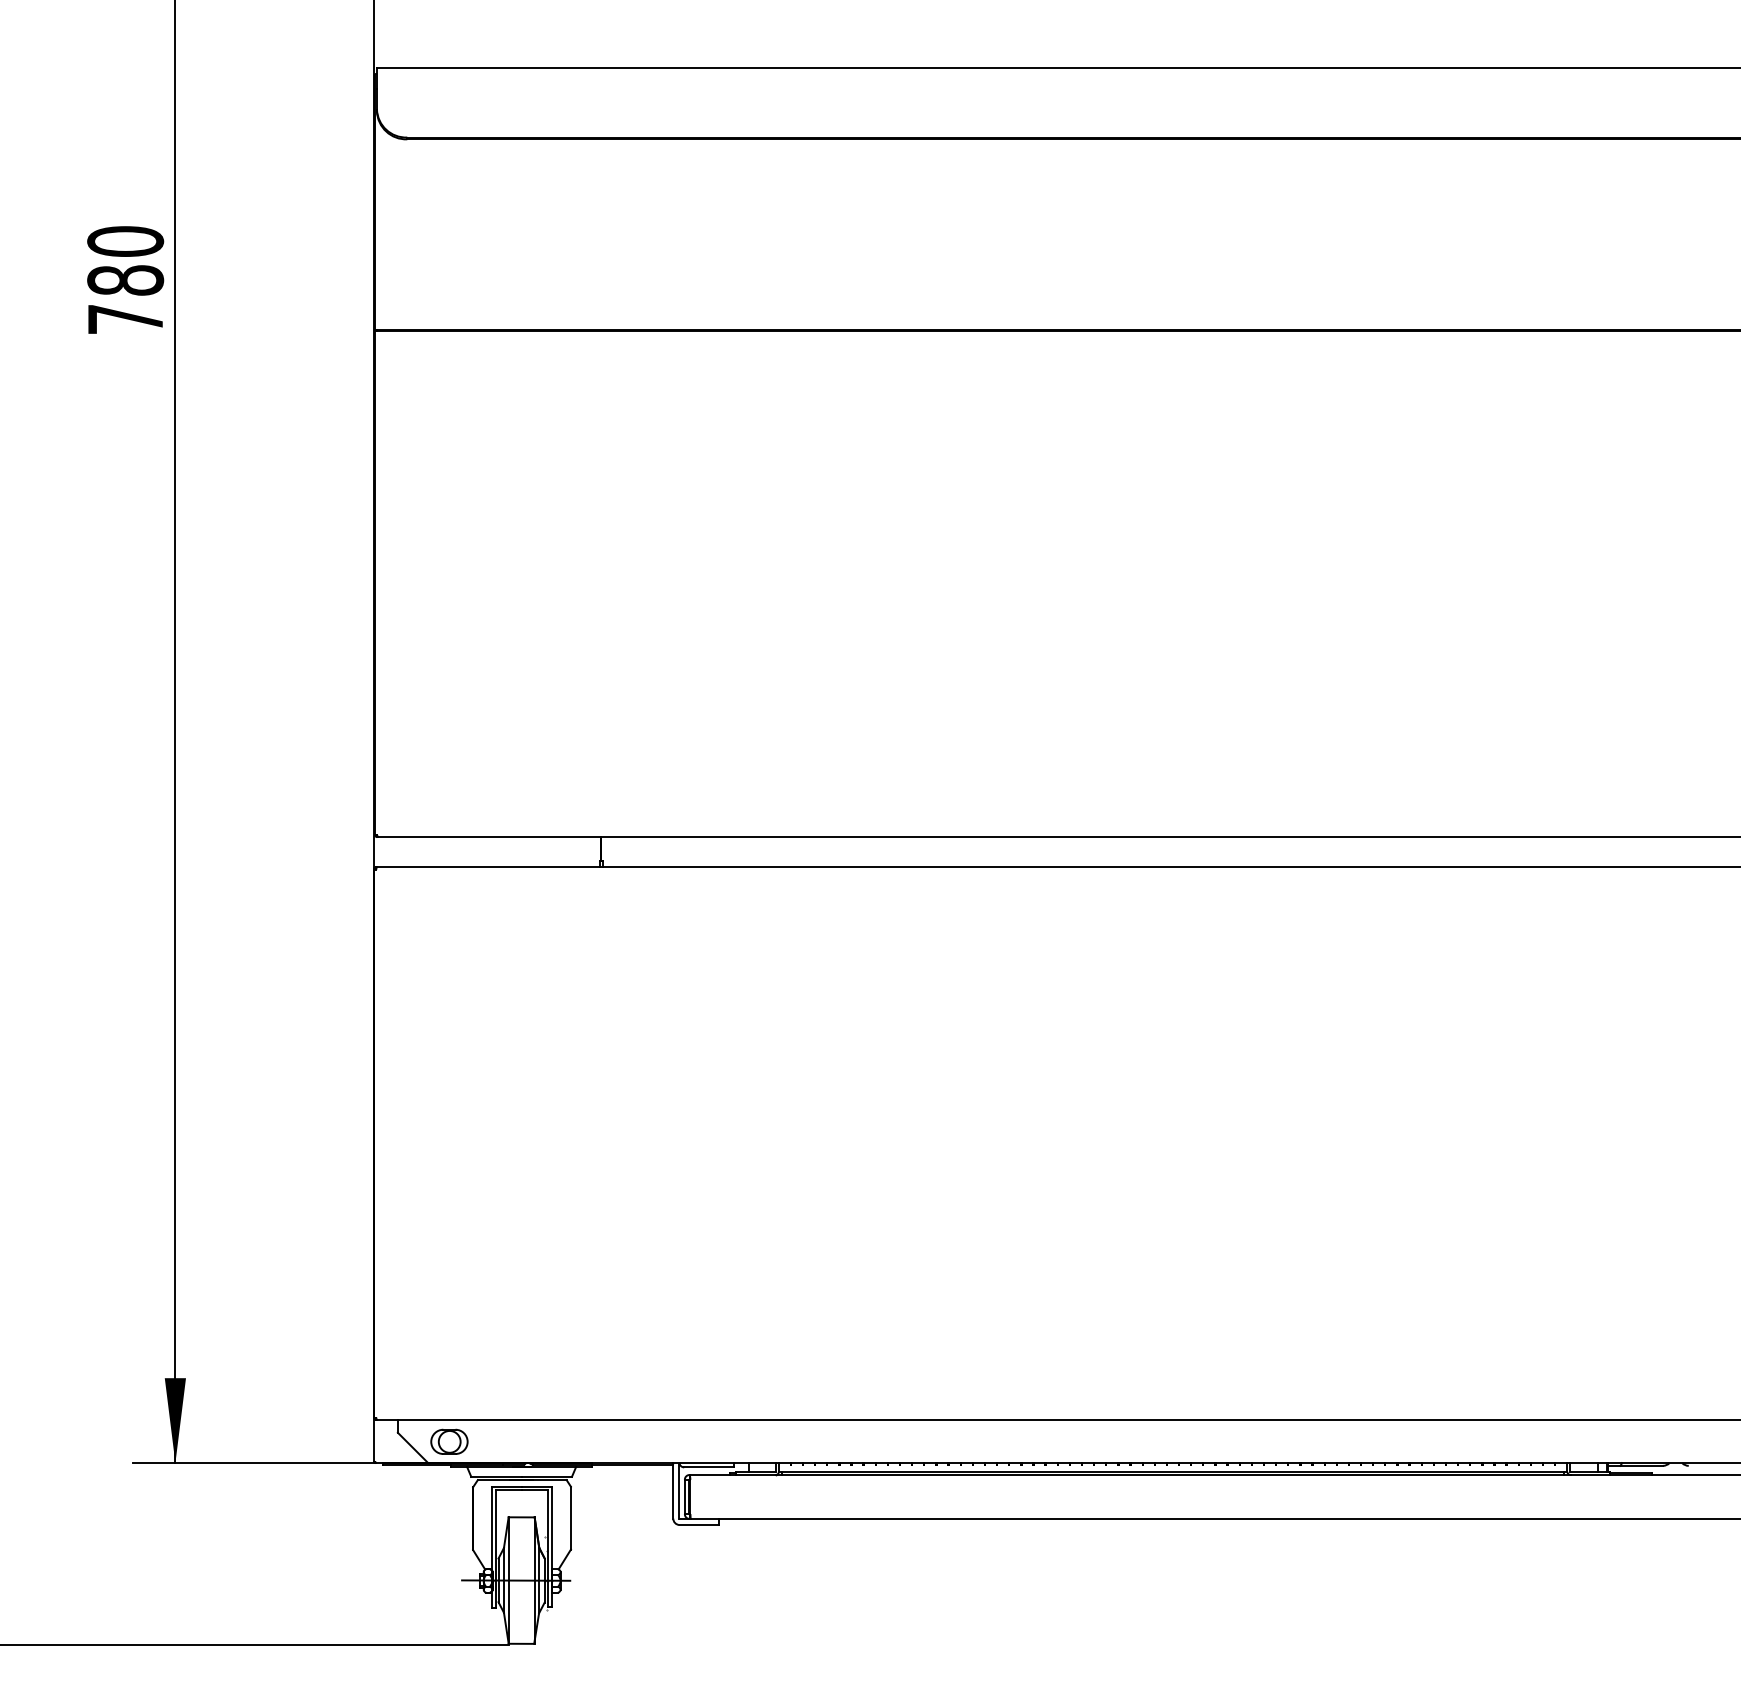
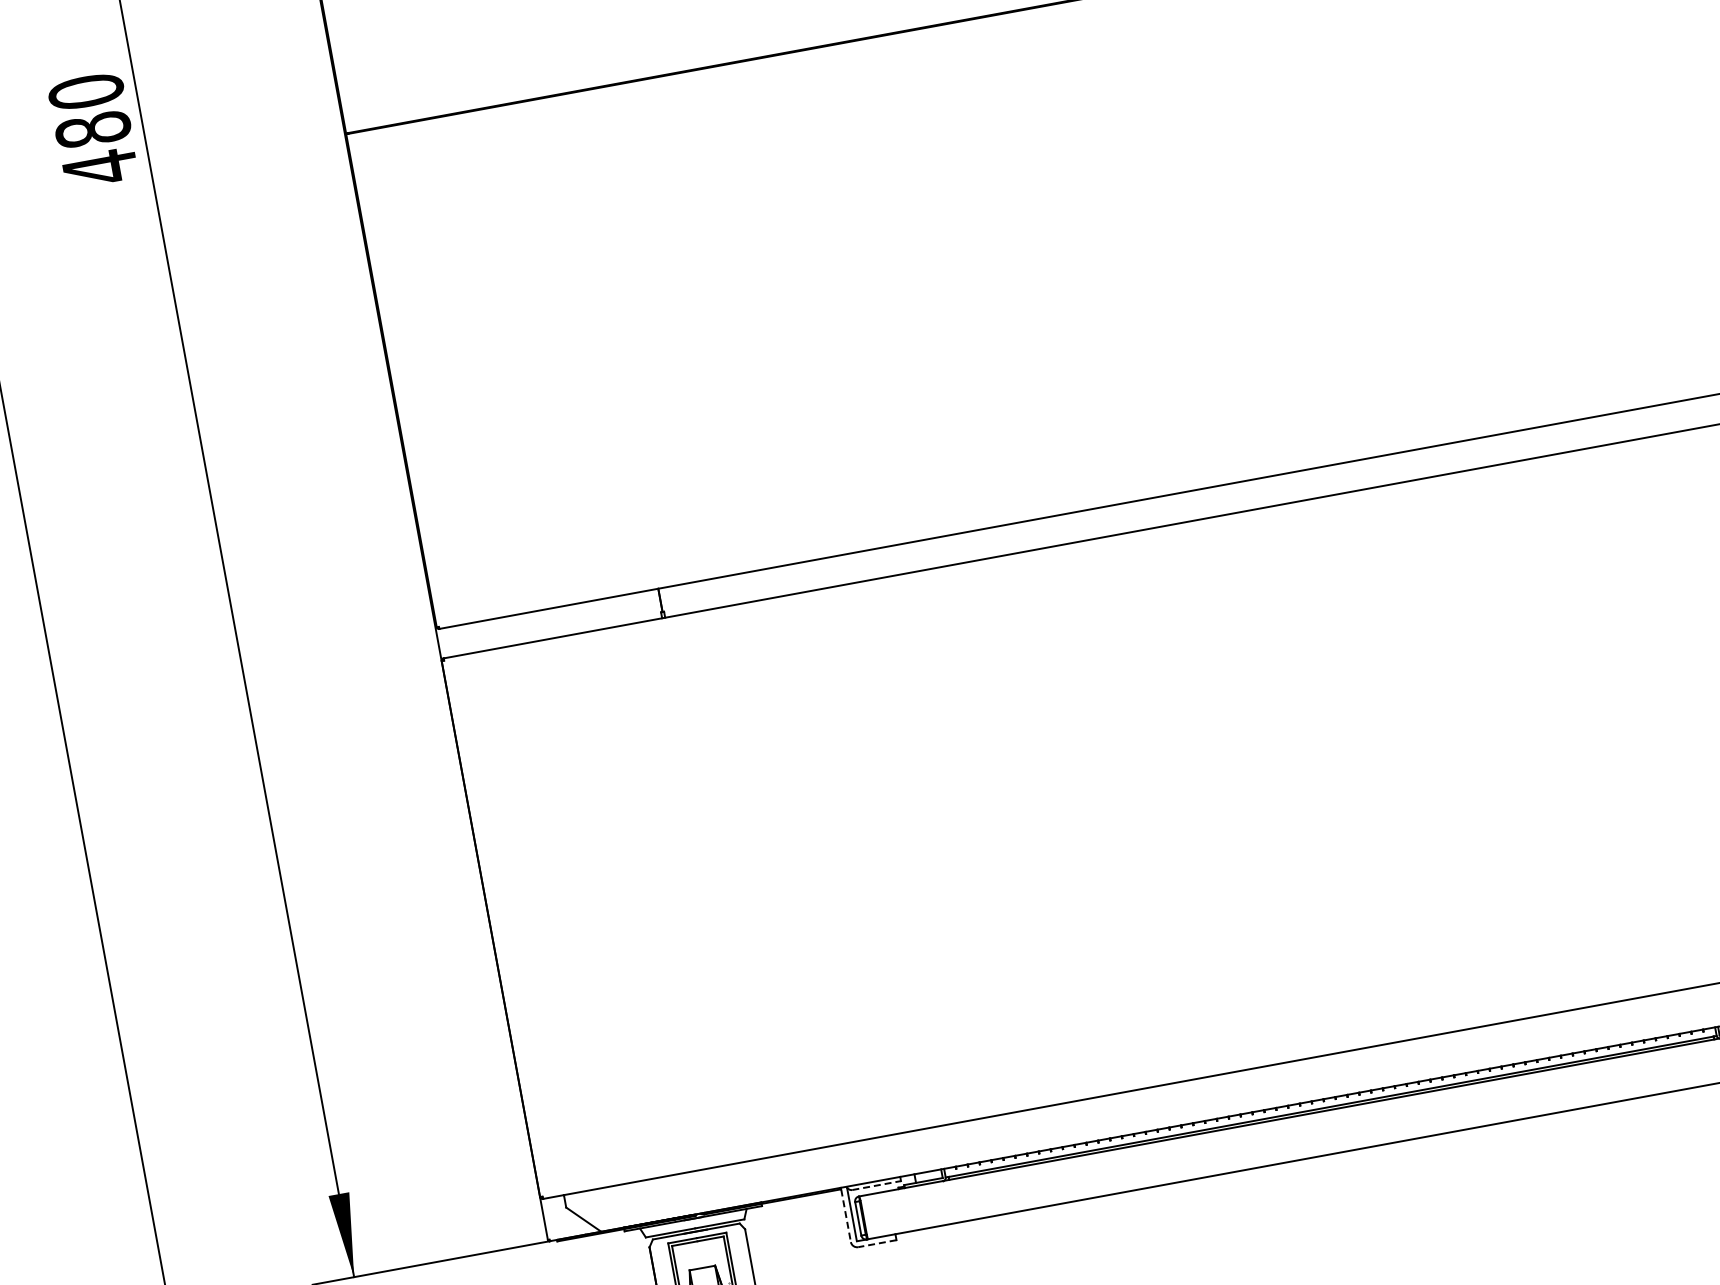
text: (125, 319) -> (100, 168), 780 -> 480
part: (449, 1441) -> (618, 1206), removed
line: (709, 1467) -> (877, 1185), solid -> dashed
line: (673, 1491) -> (846, 1215), solid -> dashed
line: (699, 1525) -> (877, 1244), solid -> dashed

